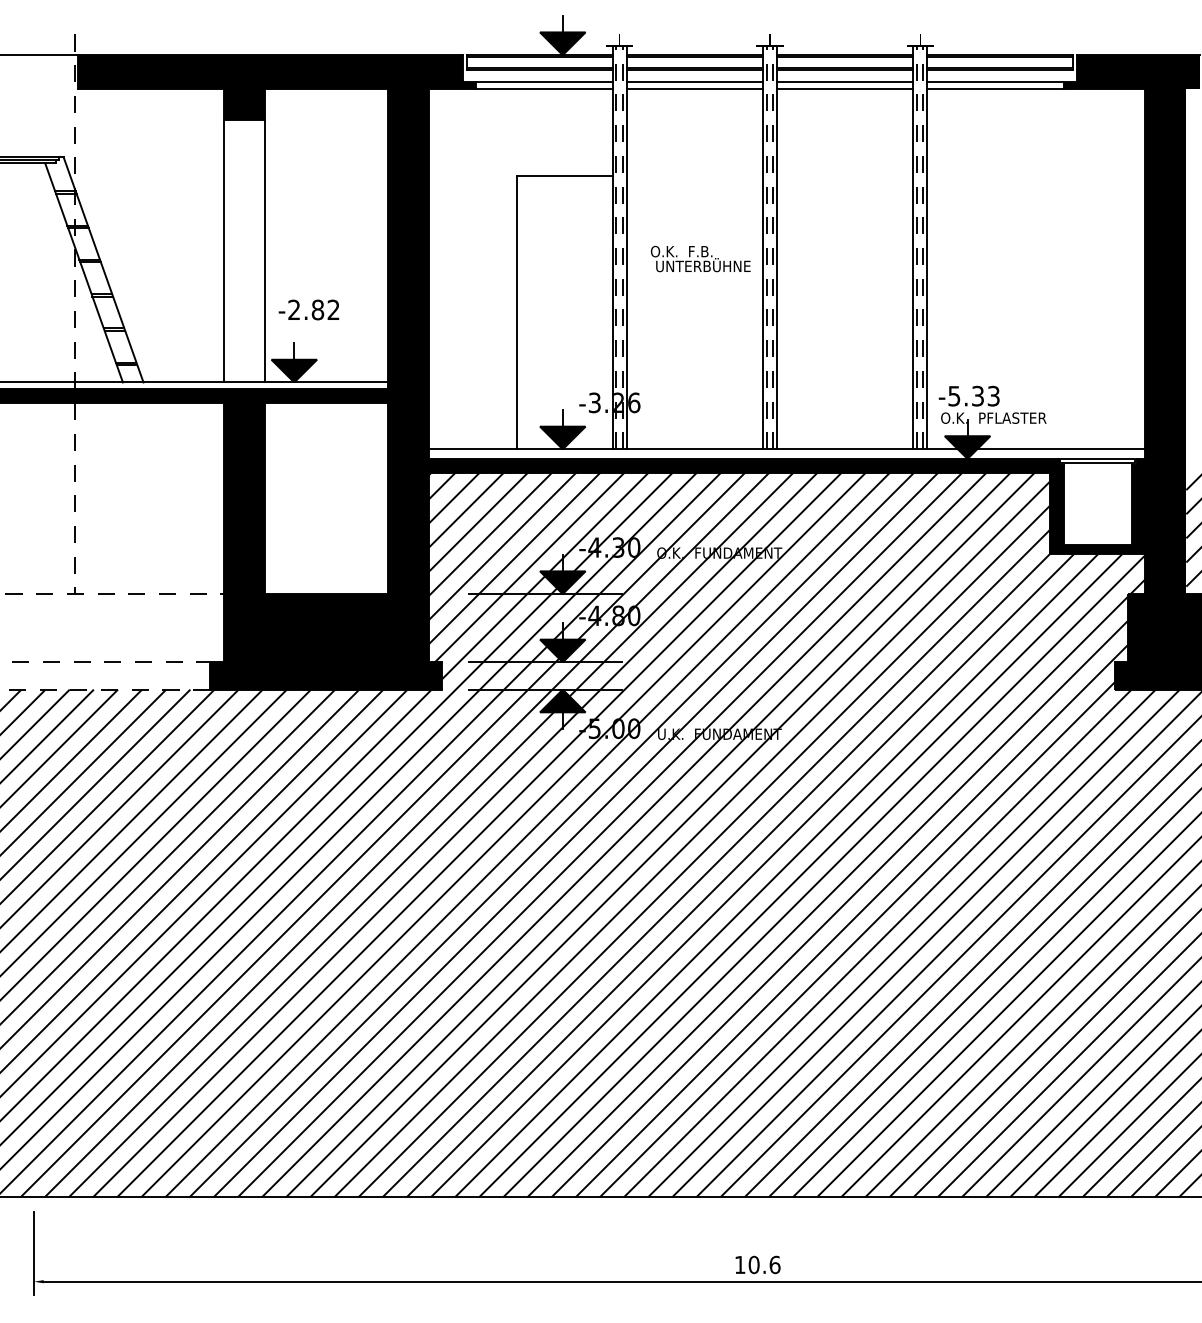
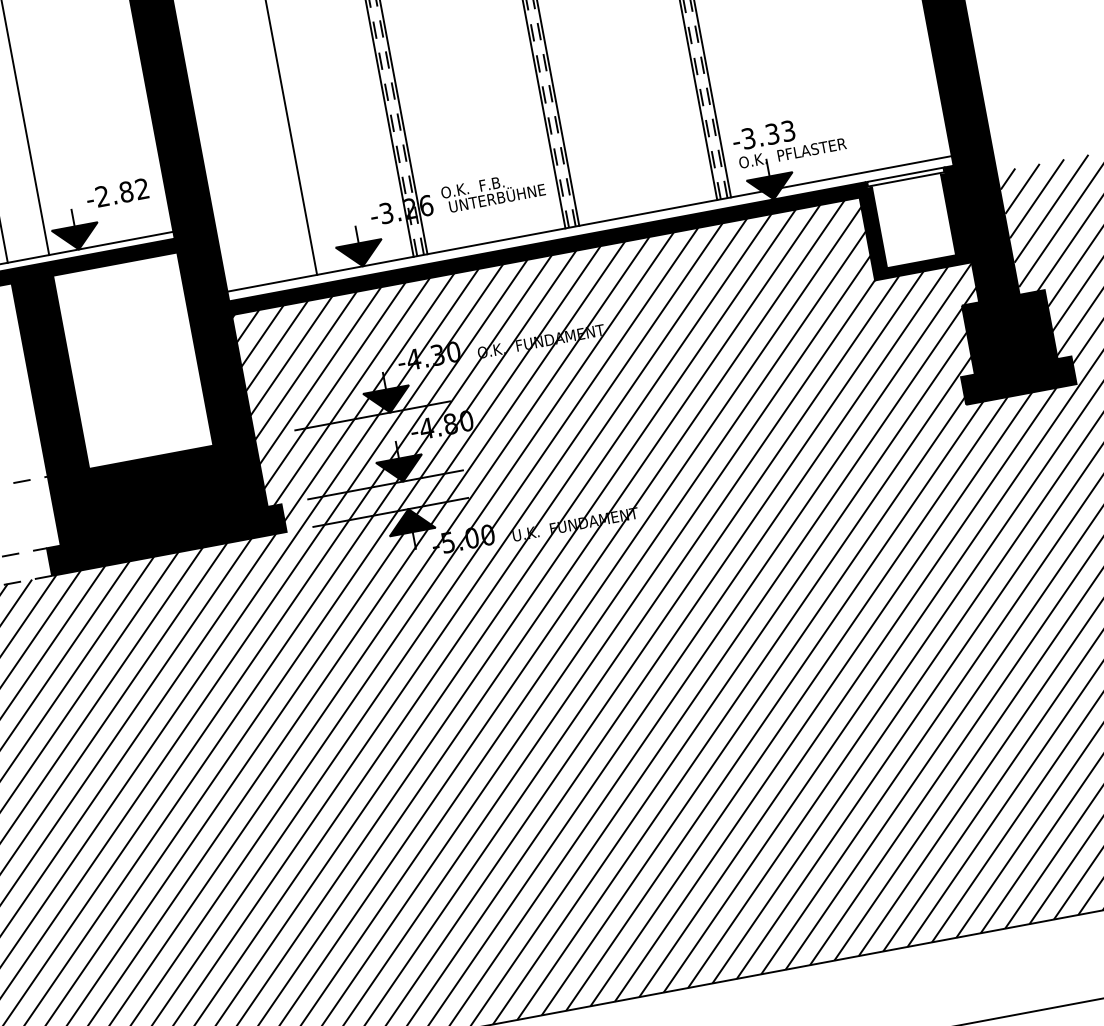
text: (700, 258) -> (492, 190), moved
text: (308, 309) -> (116, 193), moved
text: (954, 395) -> (748, 137), -5.33 -> -3.33

